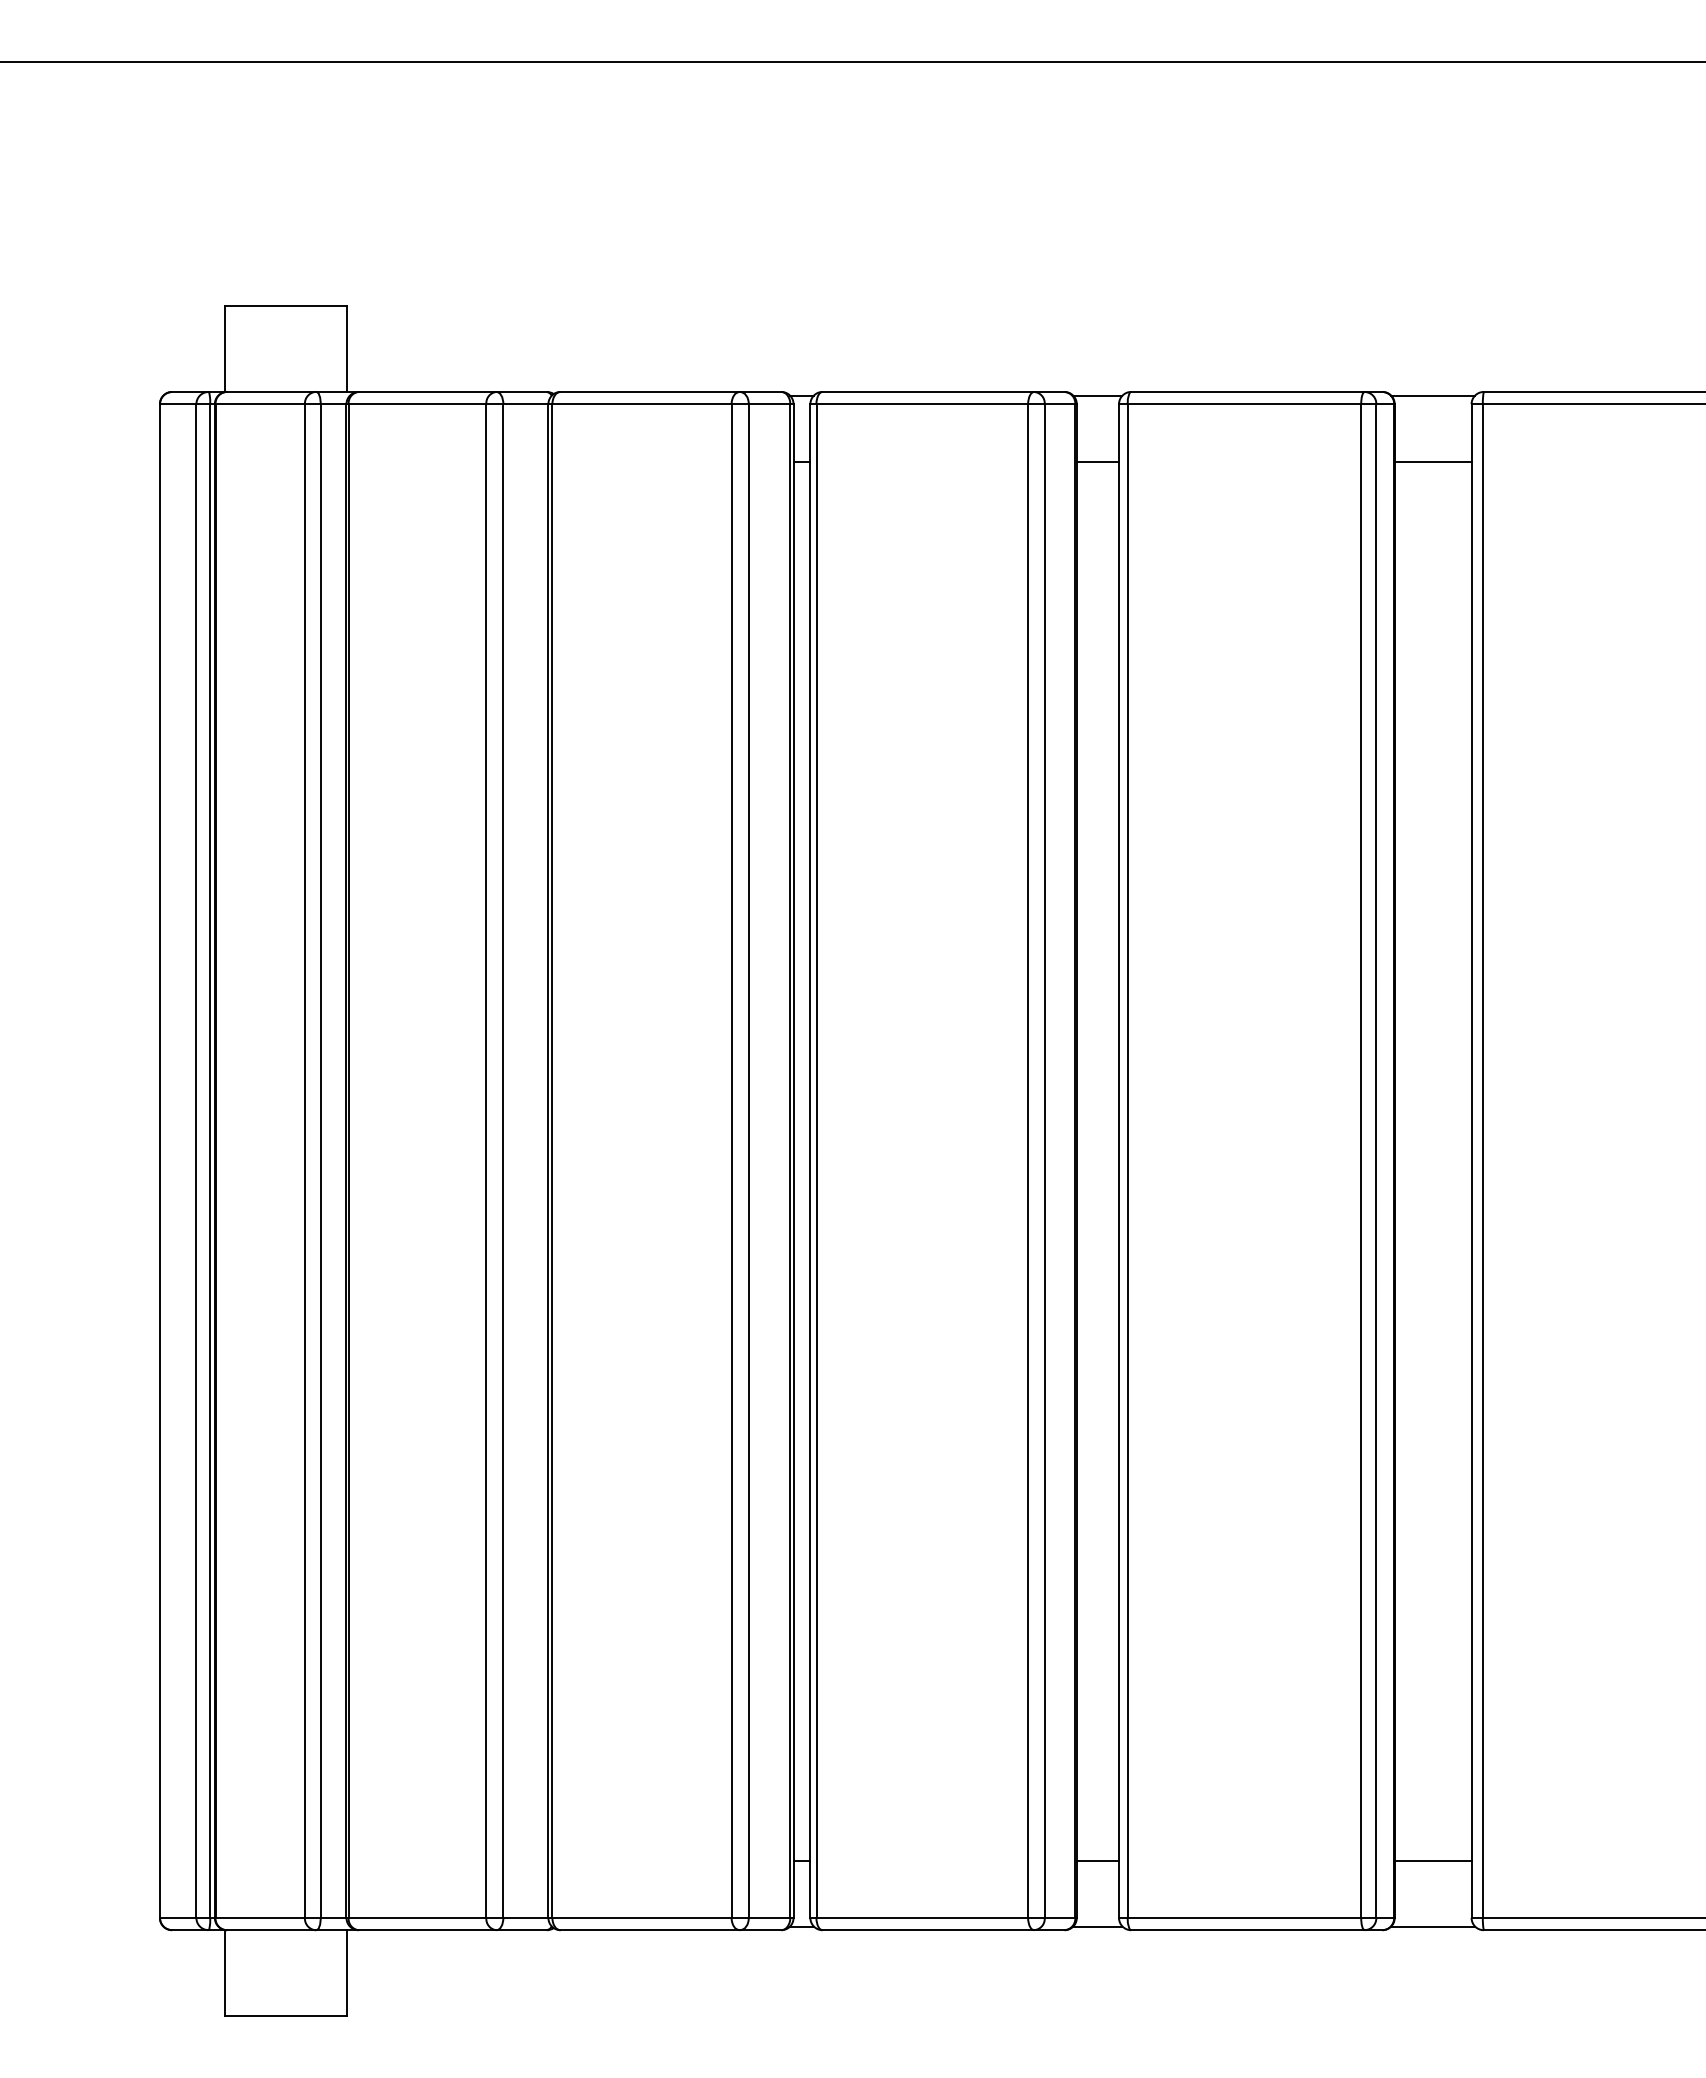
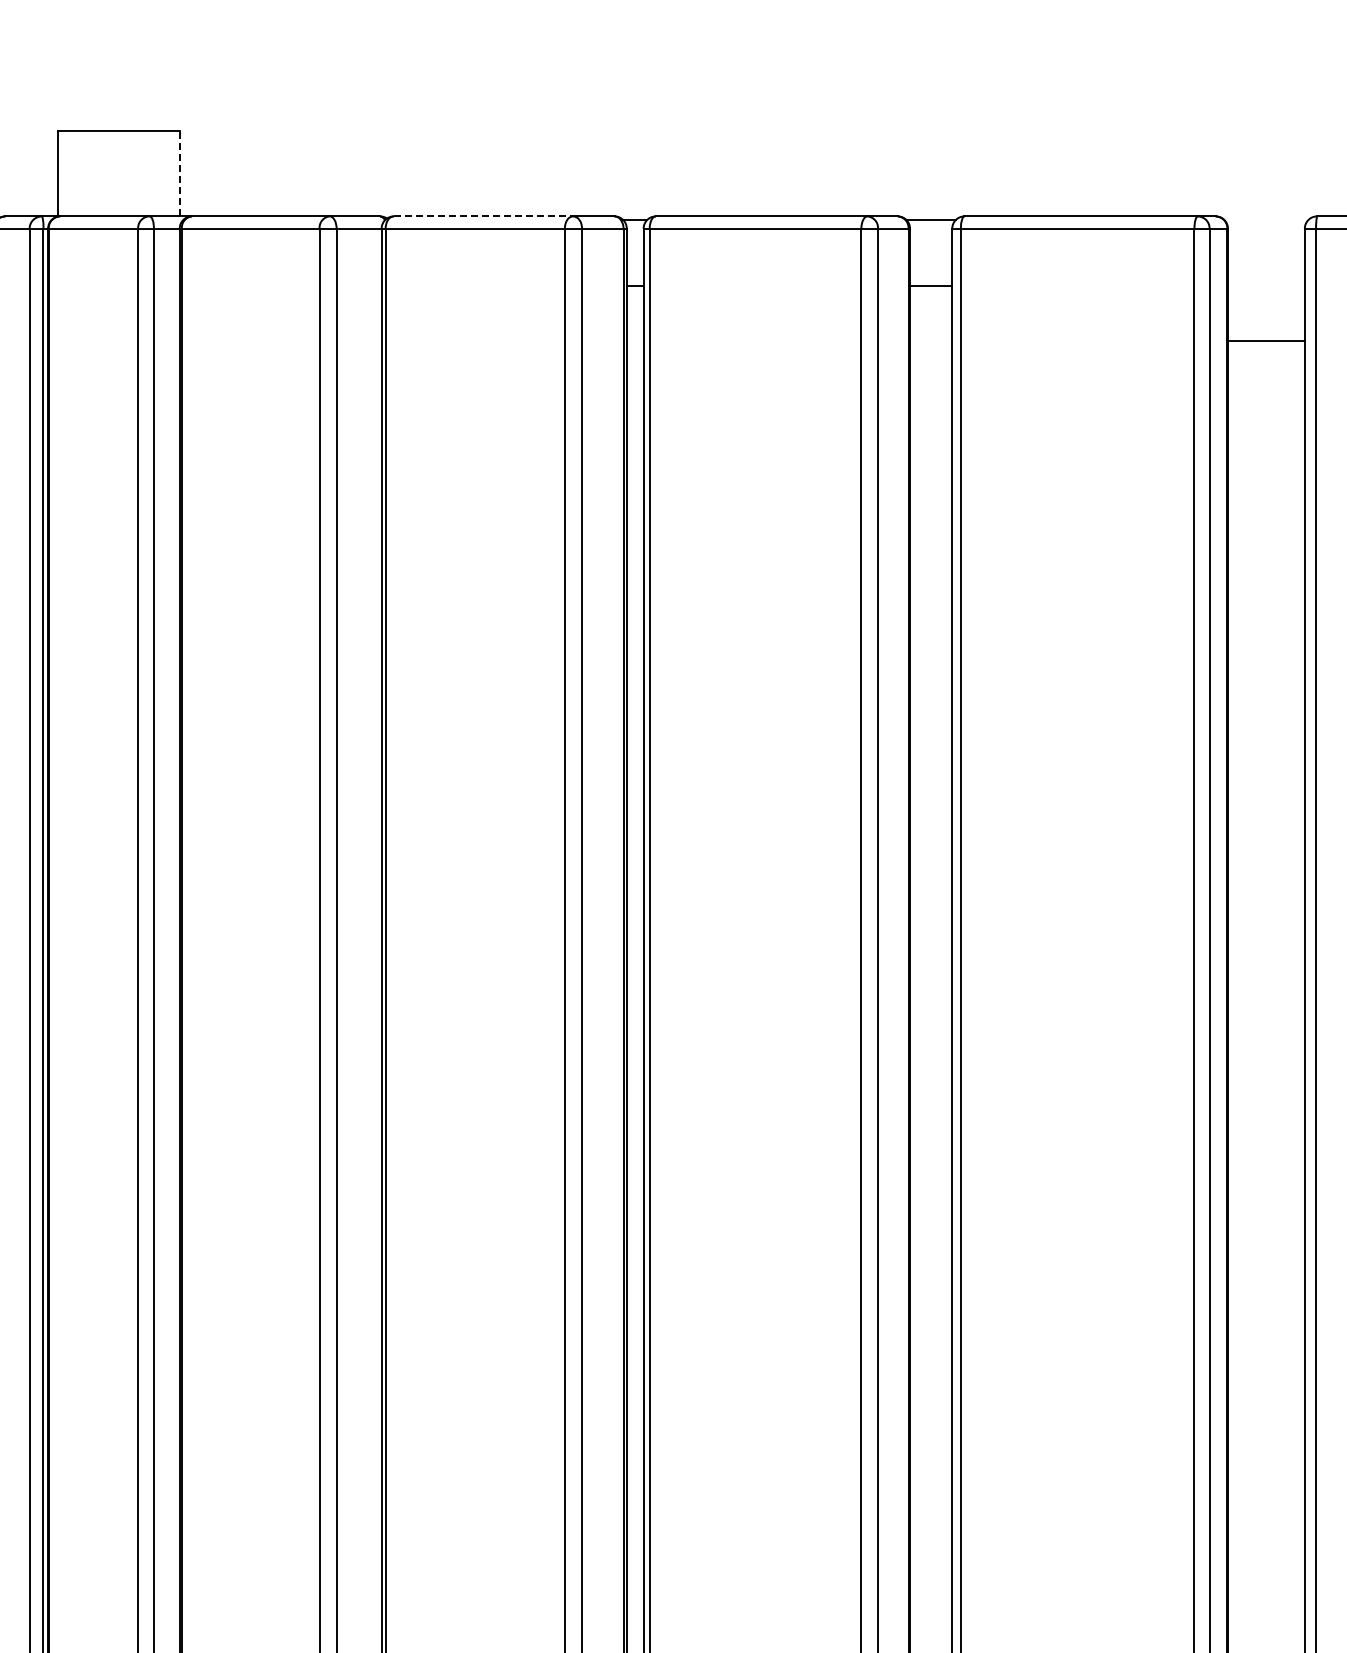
line: (346, 349) -> (179, 173), solid -> dashed
line: (650, 391) -> (483, 215), solid -> dashed
line: (1433, 395) -> (1266, 219), removed
line: (1432, 461) -> (1265, 340), moved

